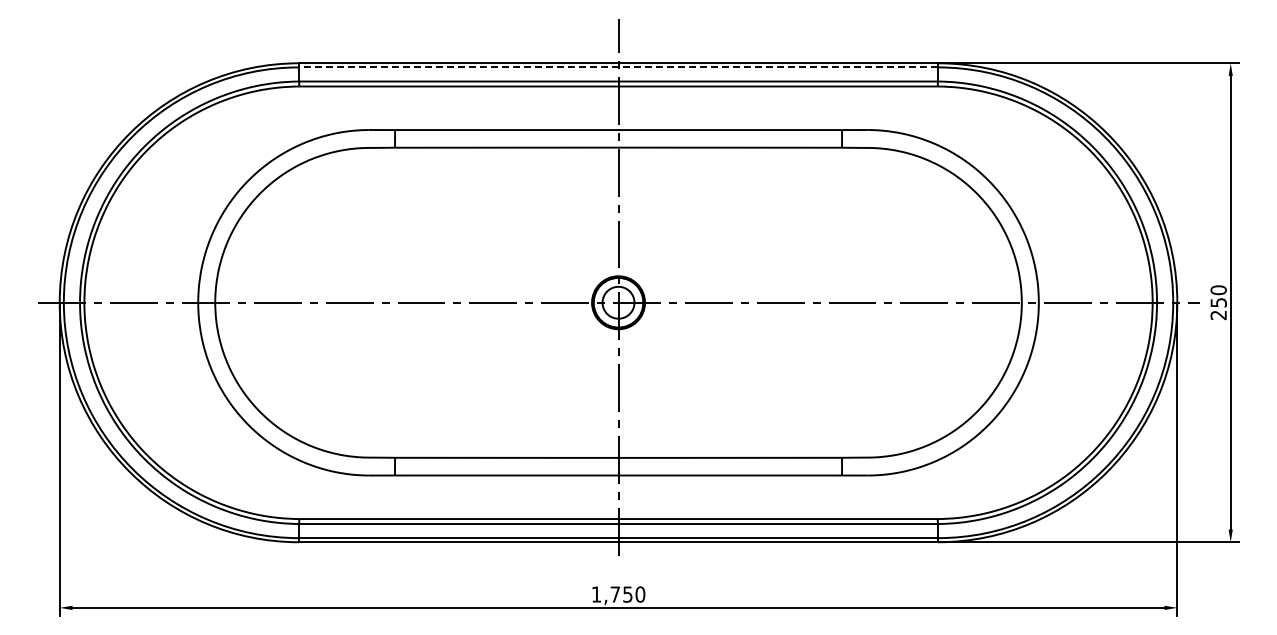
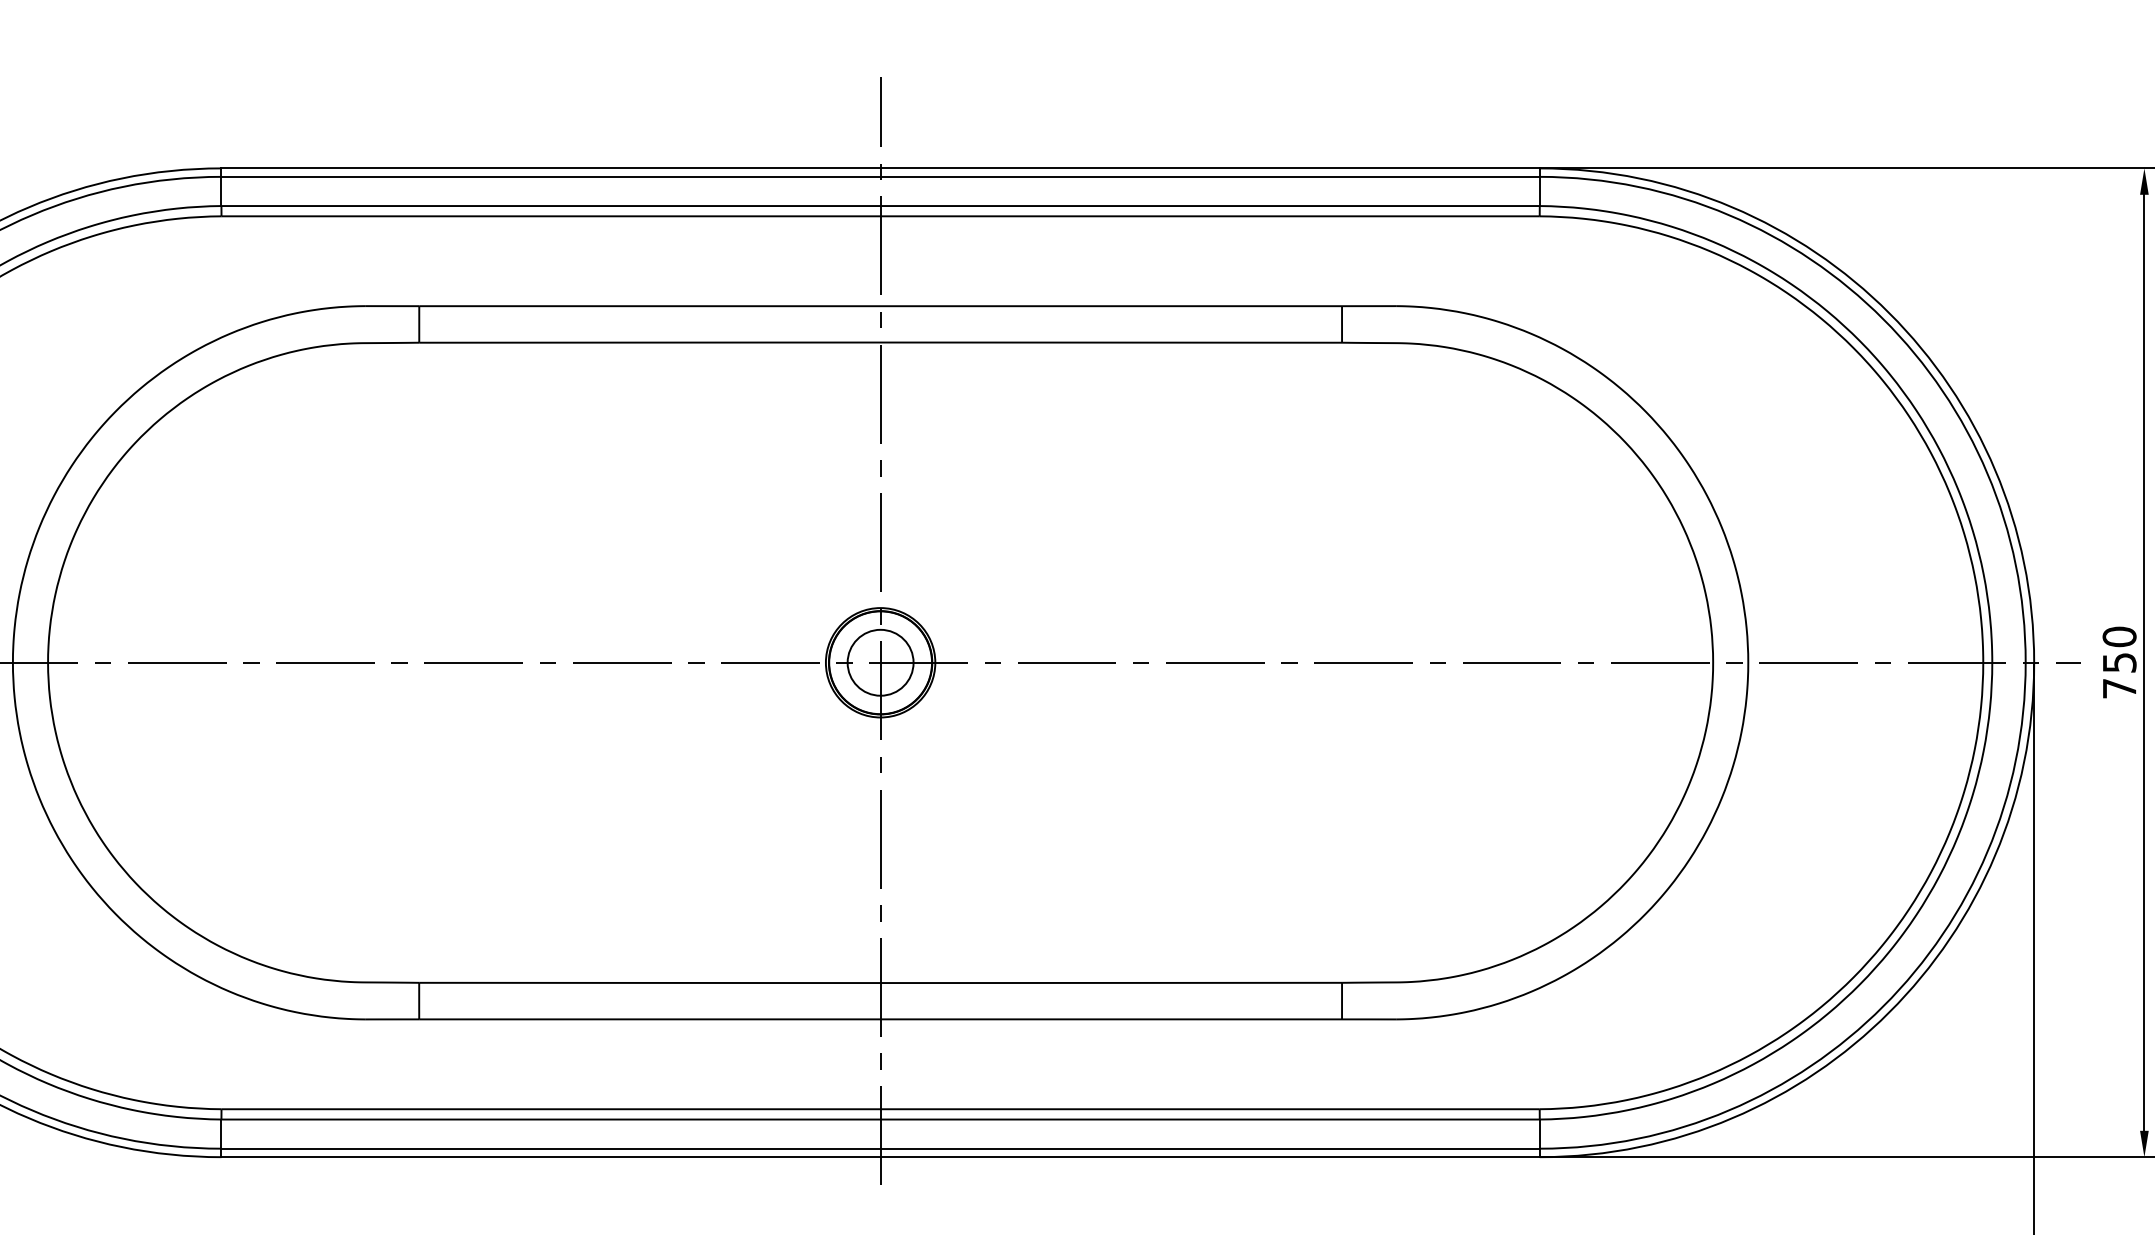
line: (618, 67) -> (880, 177), dashed -> solid
text: (1218, 315) -> (2119, 689), 250 -> 750

